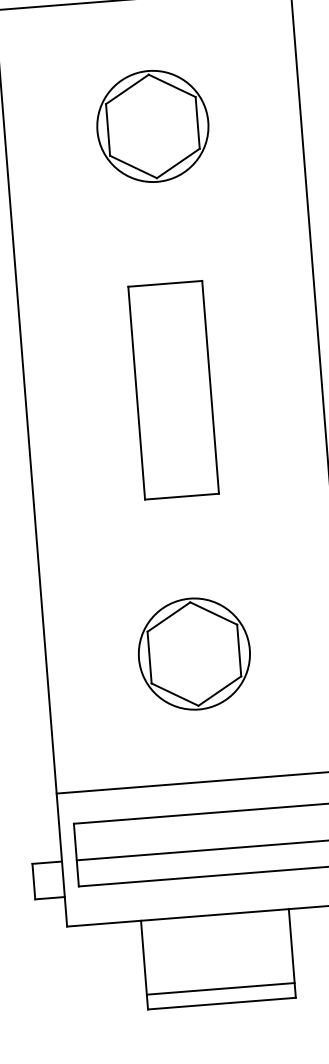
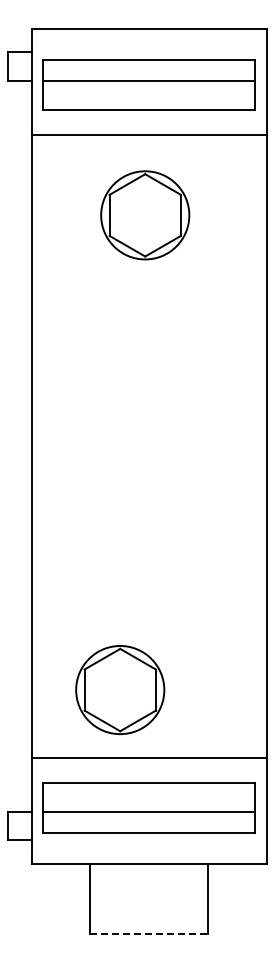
part: (153, 126) -> (145, 215), moved
part: (173, 390) -> (149, 446), removed
part: (194, 653) -> (120, 689), moved
line: (221, 989) -> (149, 922), removed
line: (222, 1004) -> (149, 934), solid -> dashed

